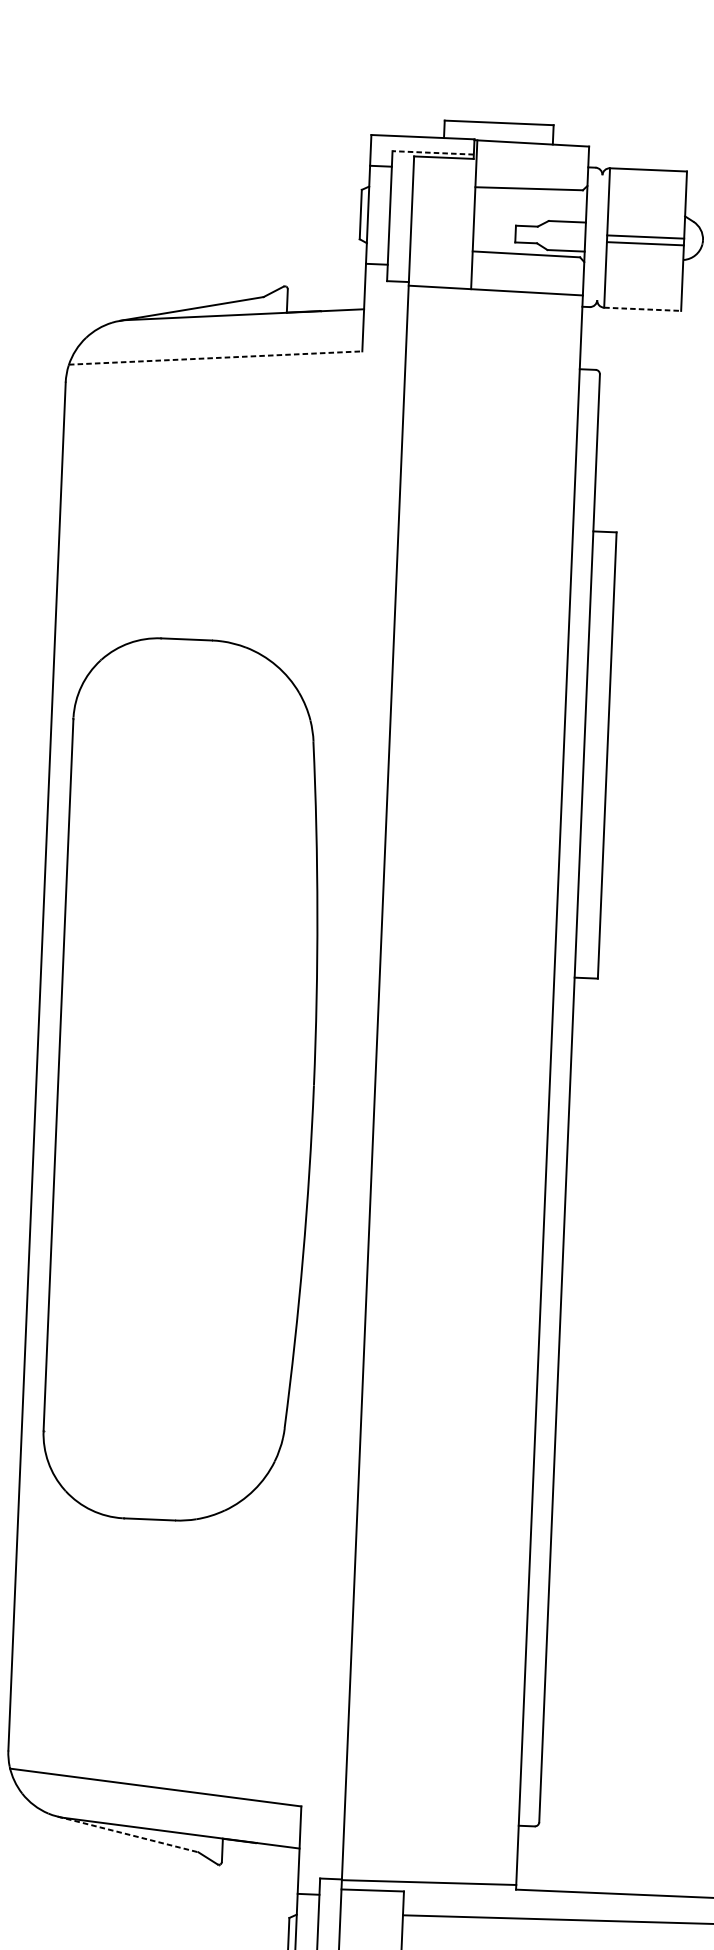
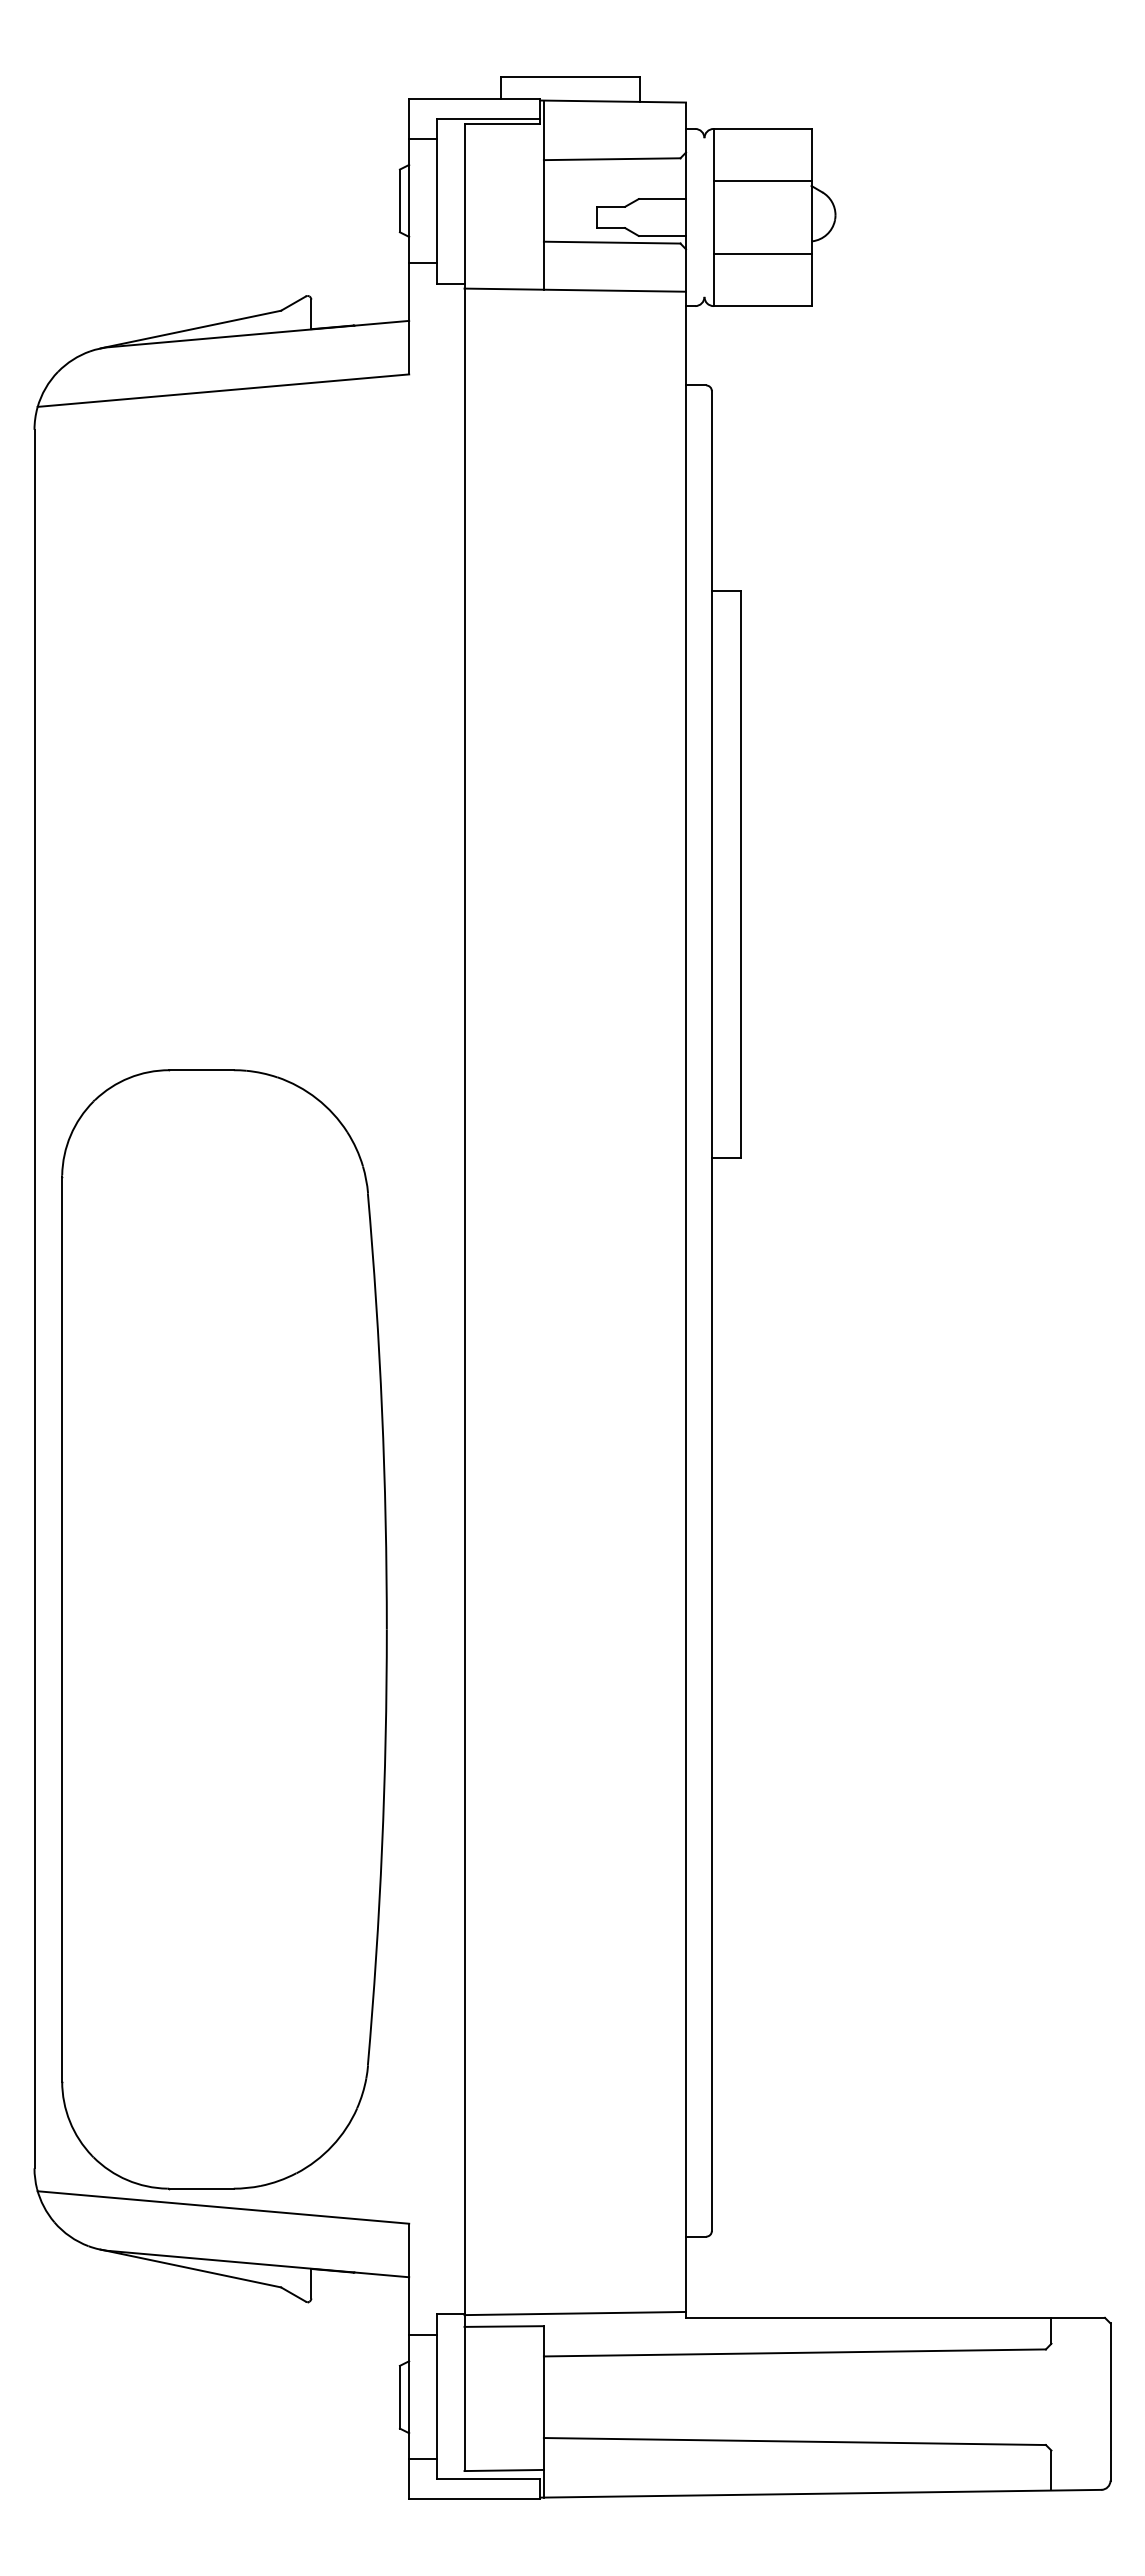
line: (433, 152) -> (488, 118), dashed -> solid
line: (645, 237) -> (762, 254), moved
line: (645, 243) -> (762, 180), moved
line: (642, 309) -> (762, 306), dashed -> solid
line: (215, 357) -> (223, 390), dashed -> solid
part: (186, 1080) -> (224, 1629), moved
line: (128, 1834) -> (191, 2268), dashed -> solid

